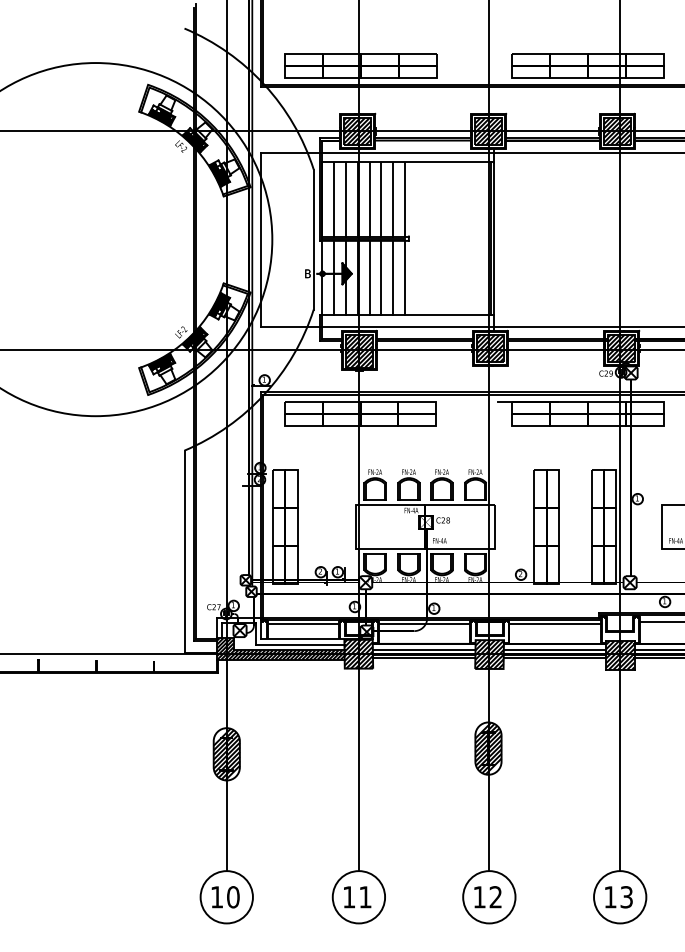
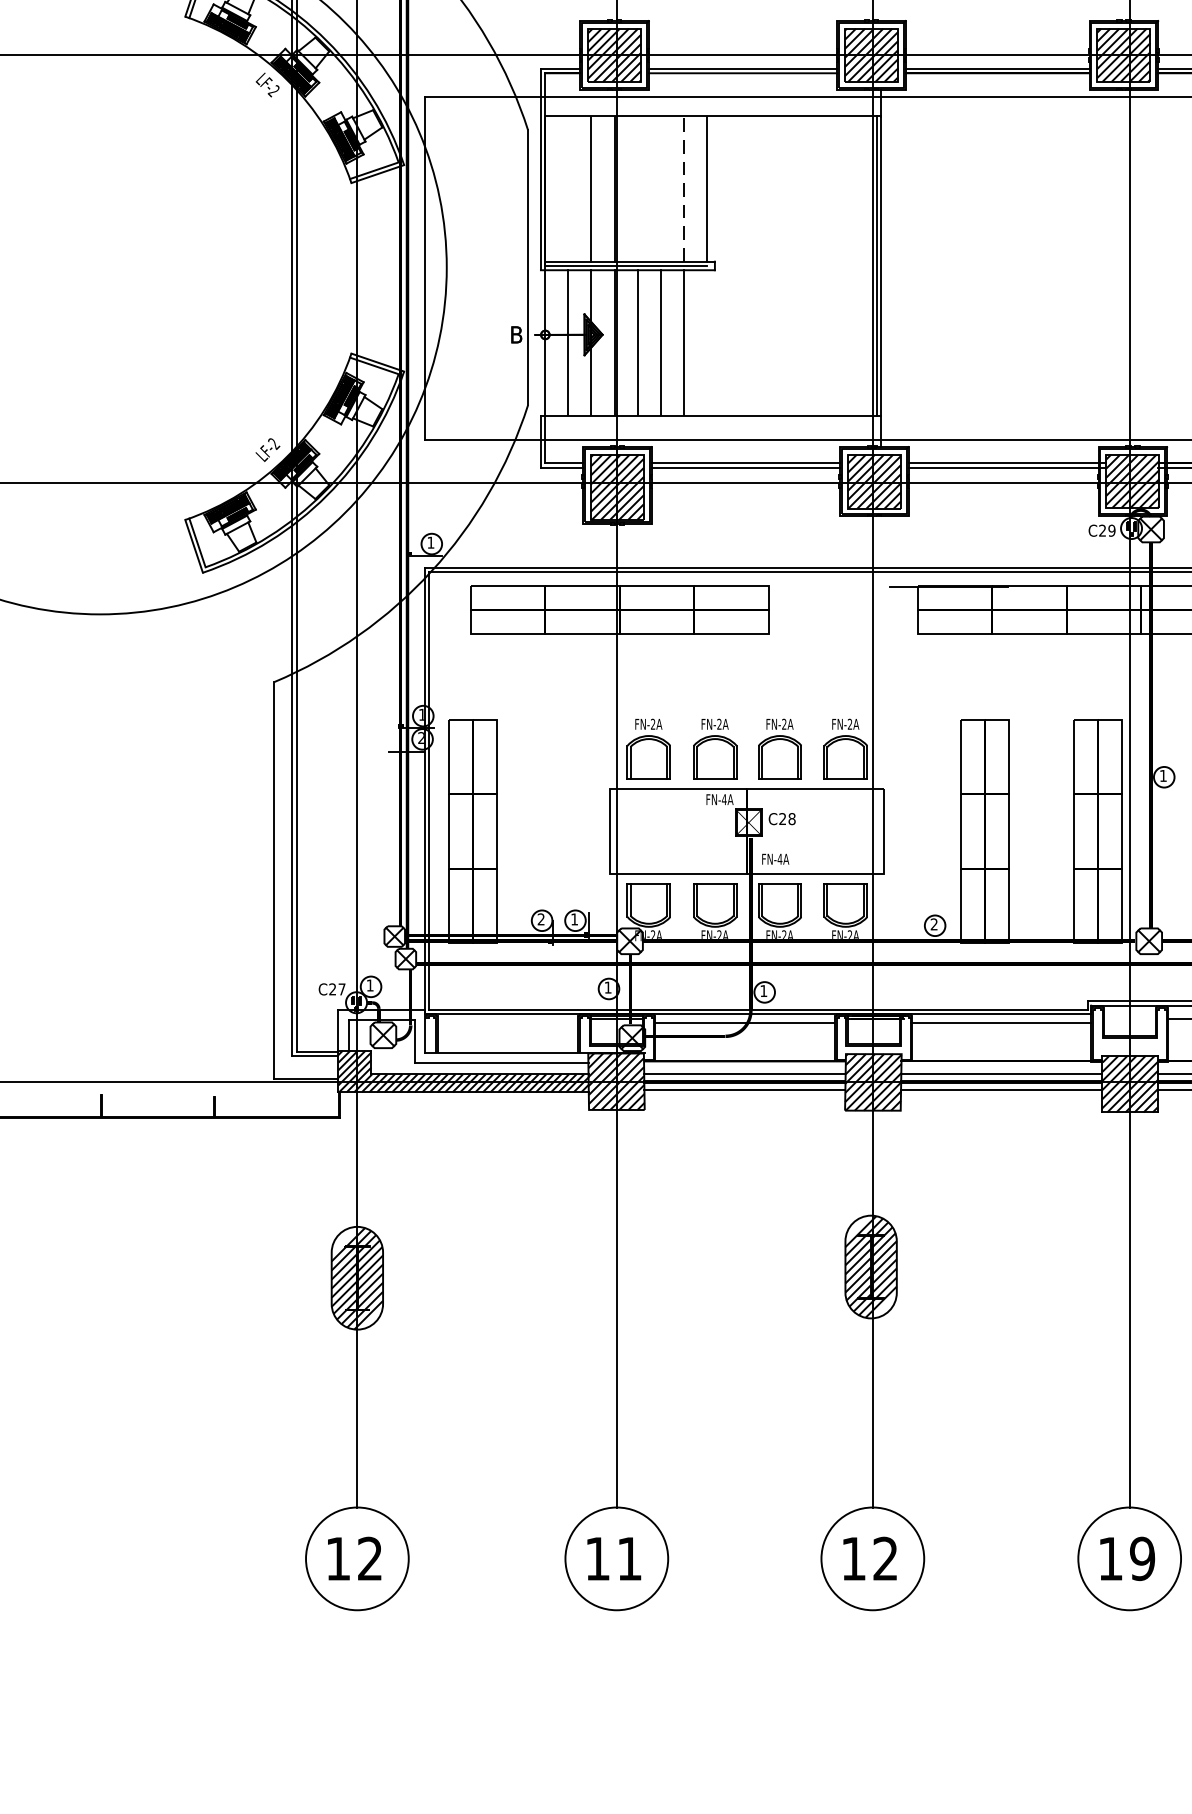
line: (334, 199) -> (568, 188), removed
line: (369, 199) -> (637, 188), removed
line: (381, 199) -> (661, 188), removed
line: (393, 199) -> (684, 188), solid -> dashed
line: (404, 277) -> (706, 342), removed
line: (303, 624) -> (507, 1023), removed
text: (233, 897) -> (370, 1559), 10 -> 12
text: (626, 897) -> (1142, 1559), 13 -> 19

